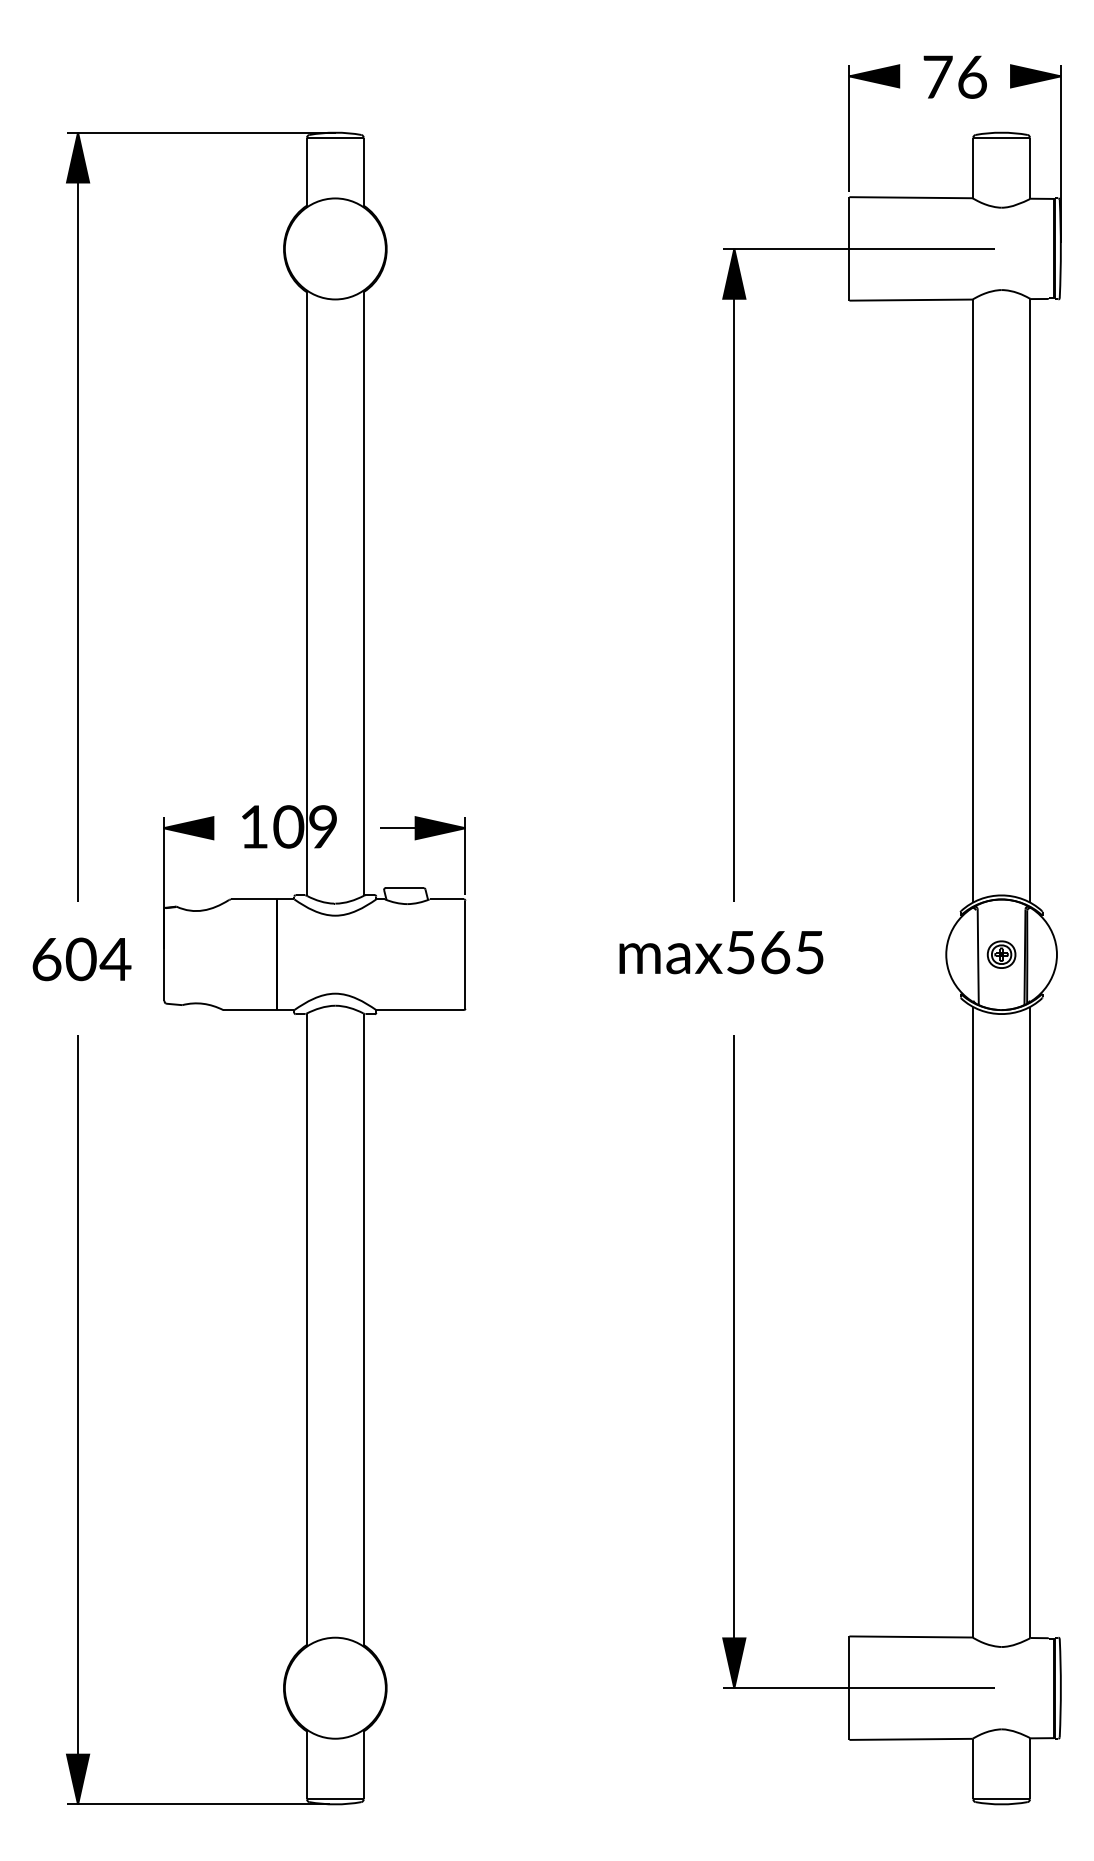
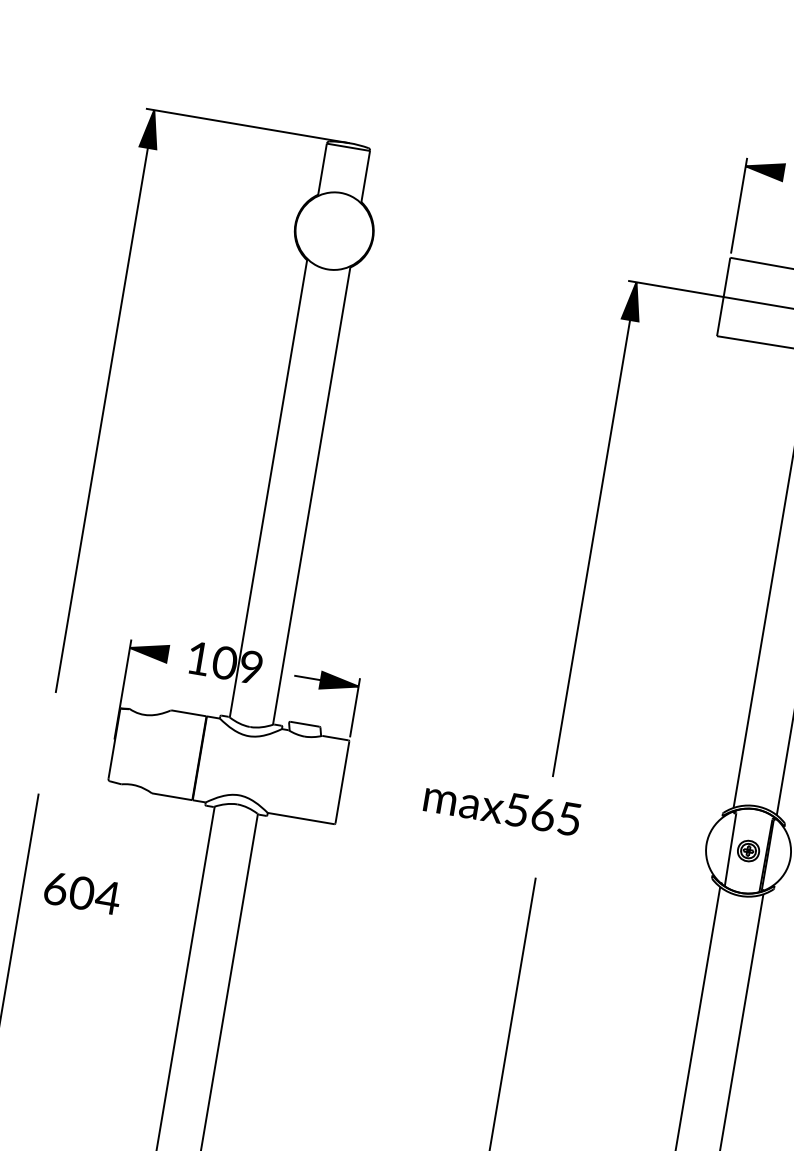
text: (721, 952) -> (502, 807), moved
text: (81, 959) -> (82, 893), moved

